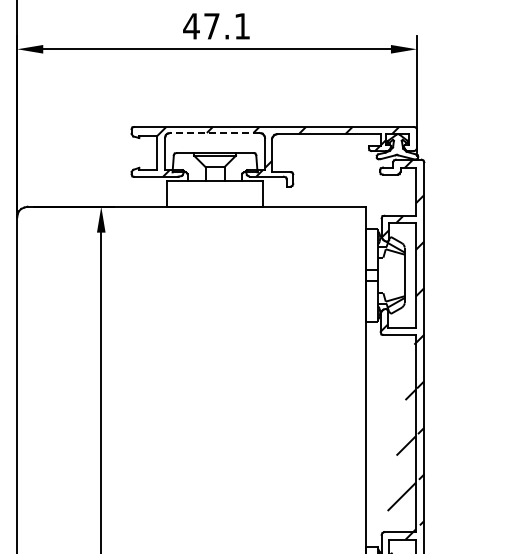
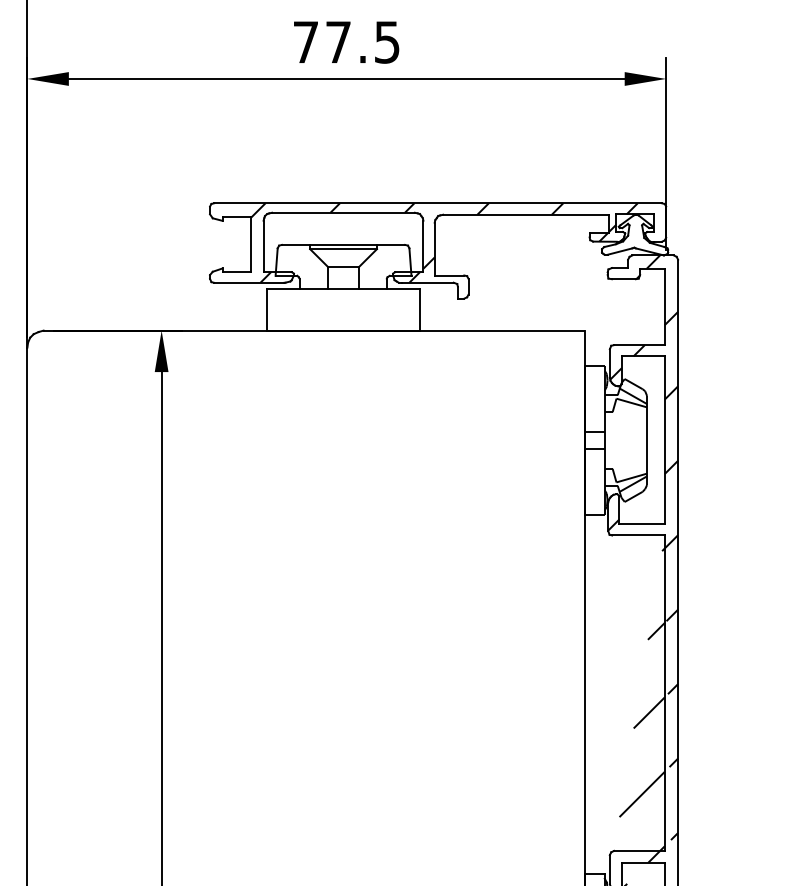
text: (216, 26) -> (345, 42), 47.1 -> 77.5
line: (215, 132) -> (344, 212), dashed -> solid

